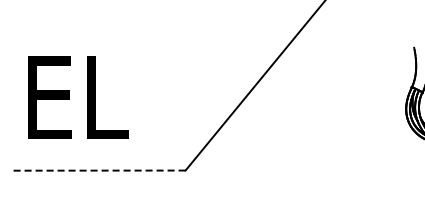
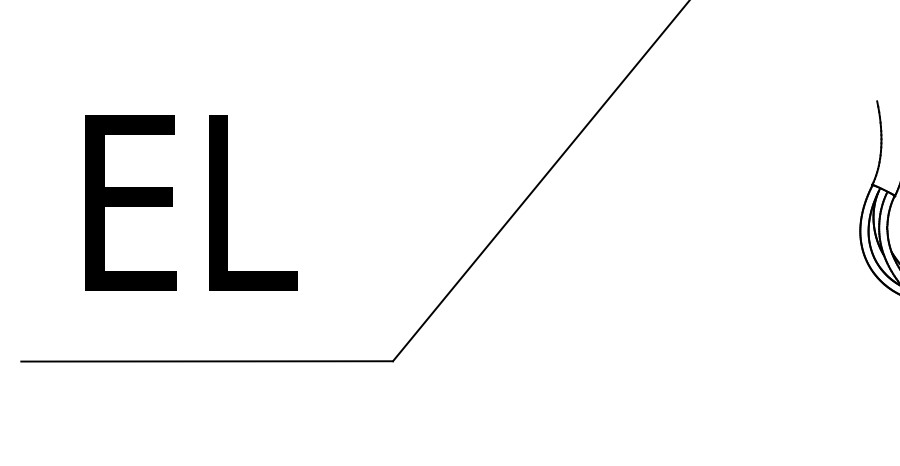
text: (78, 97) -> (191, 202), moved
line: (97, 170) -> (206, 361), dashed -> solid

